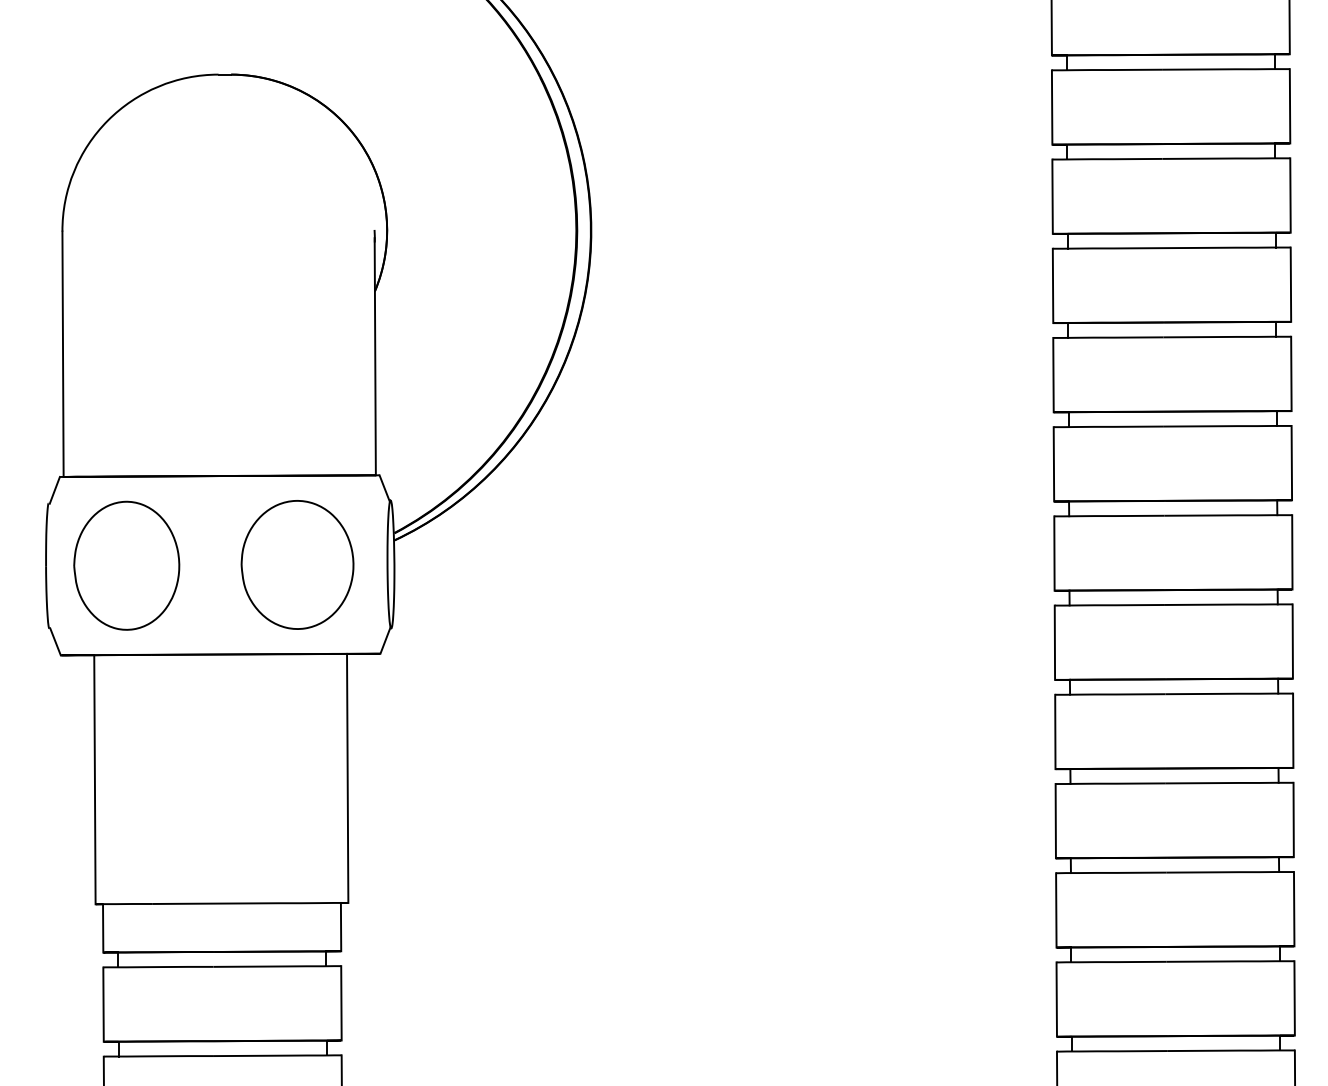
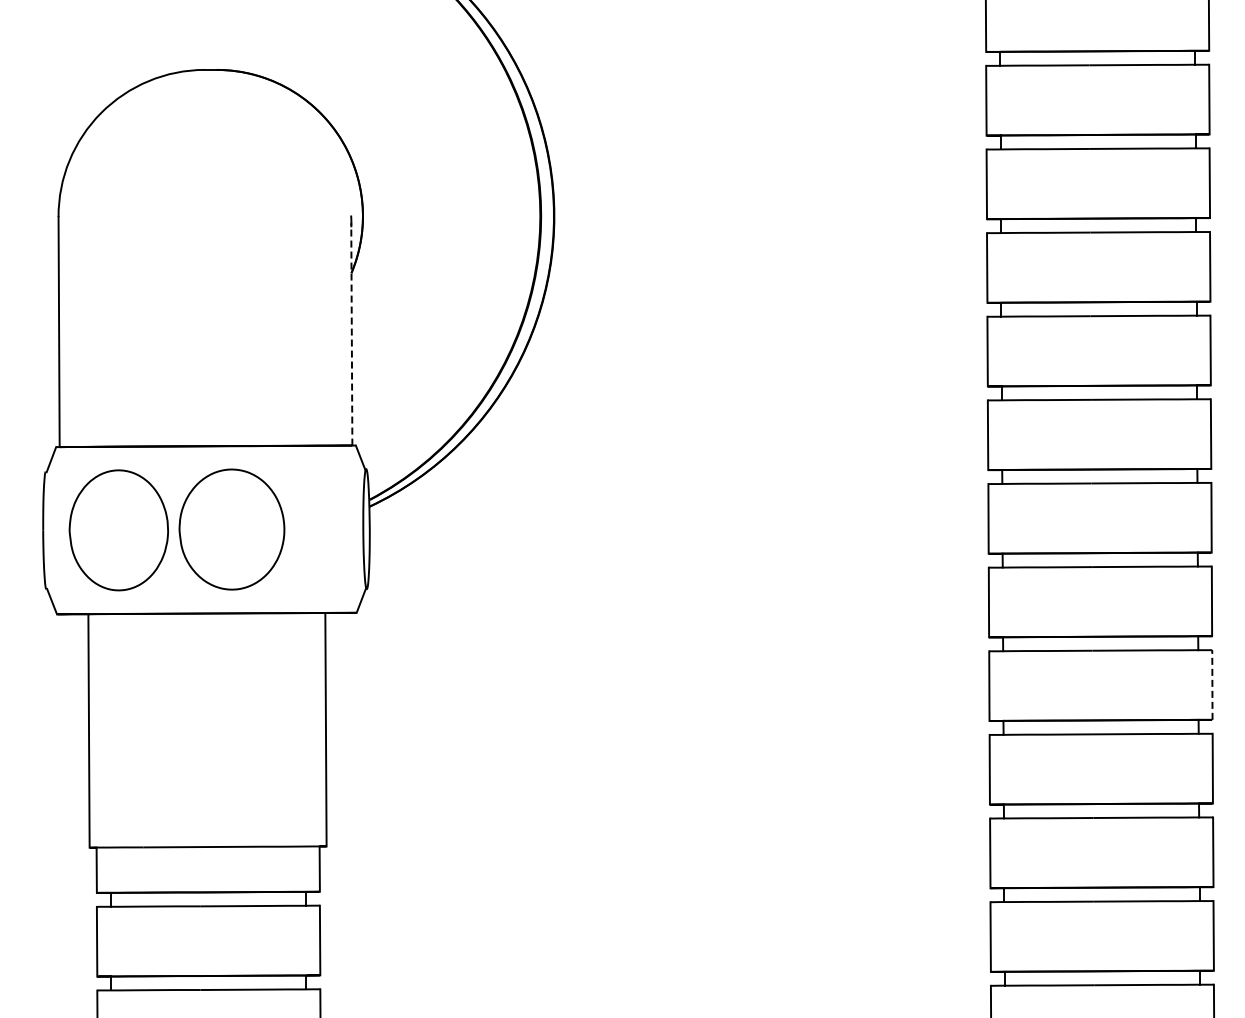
line: (374, 355) -> (351, 333), solid -> dashed
part: (297, 564) -> (231, 529), moved
line: (1293, 731) -> (1212, 685), solid -> dashed

